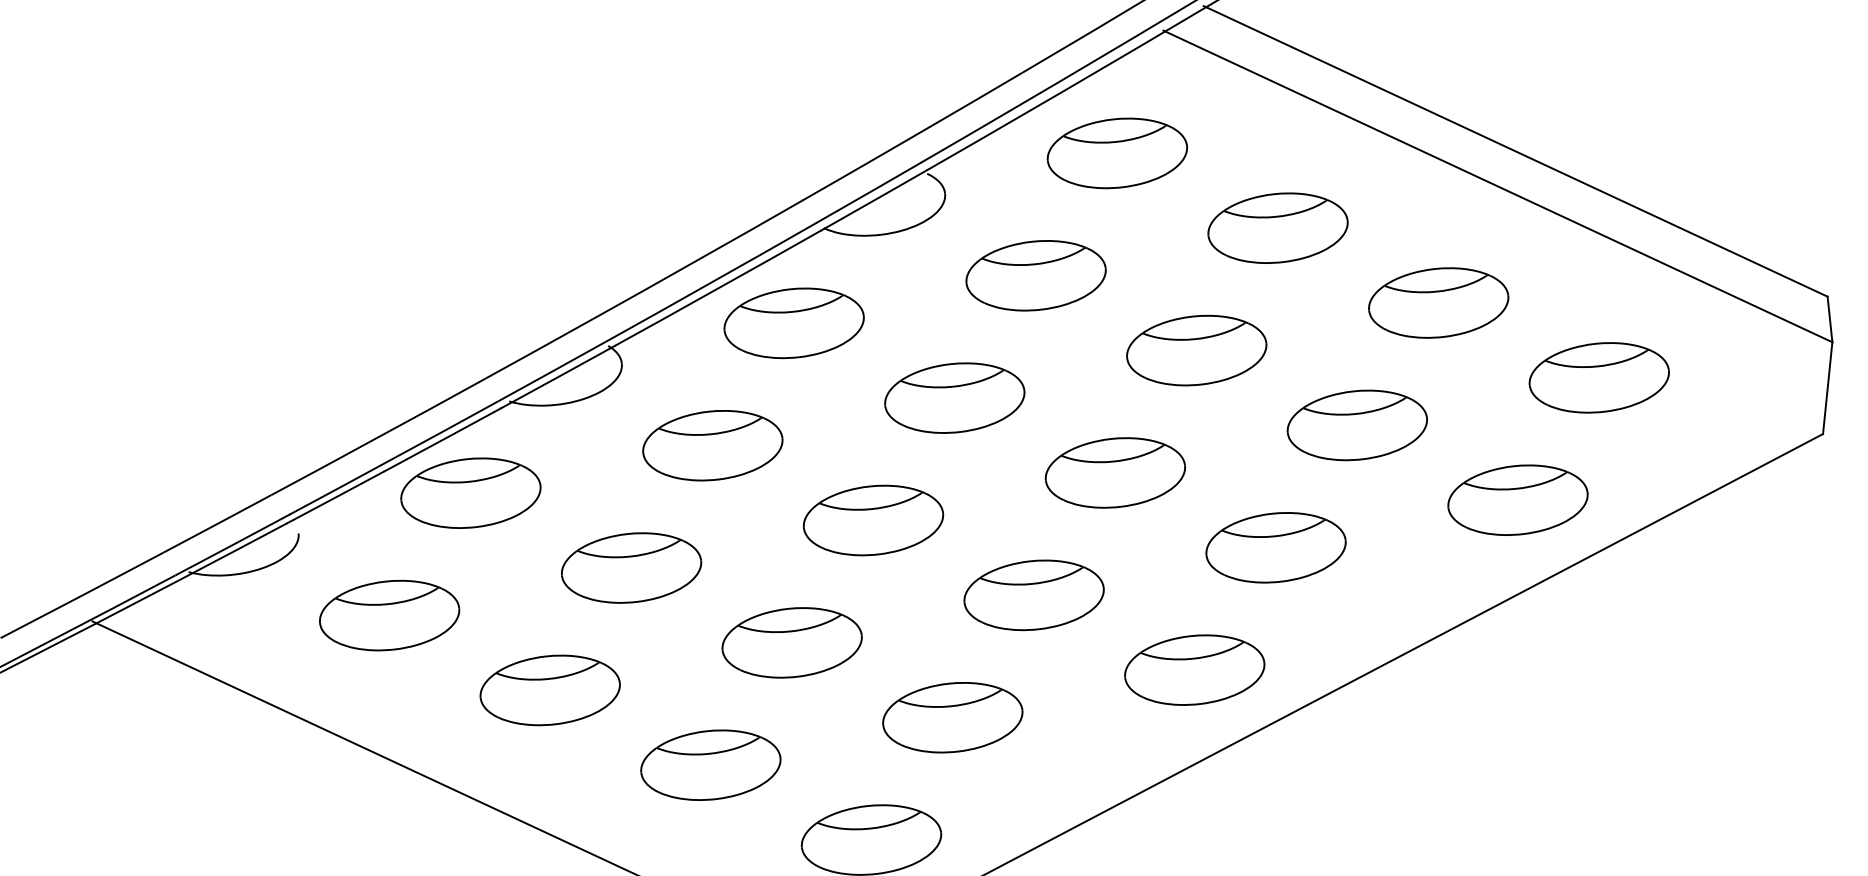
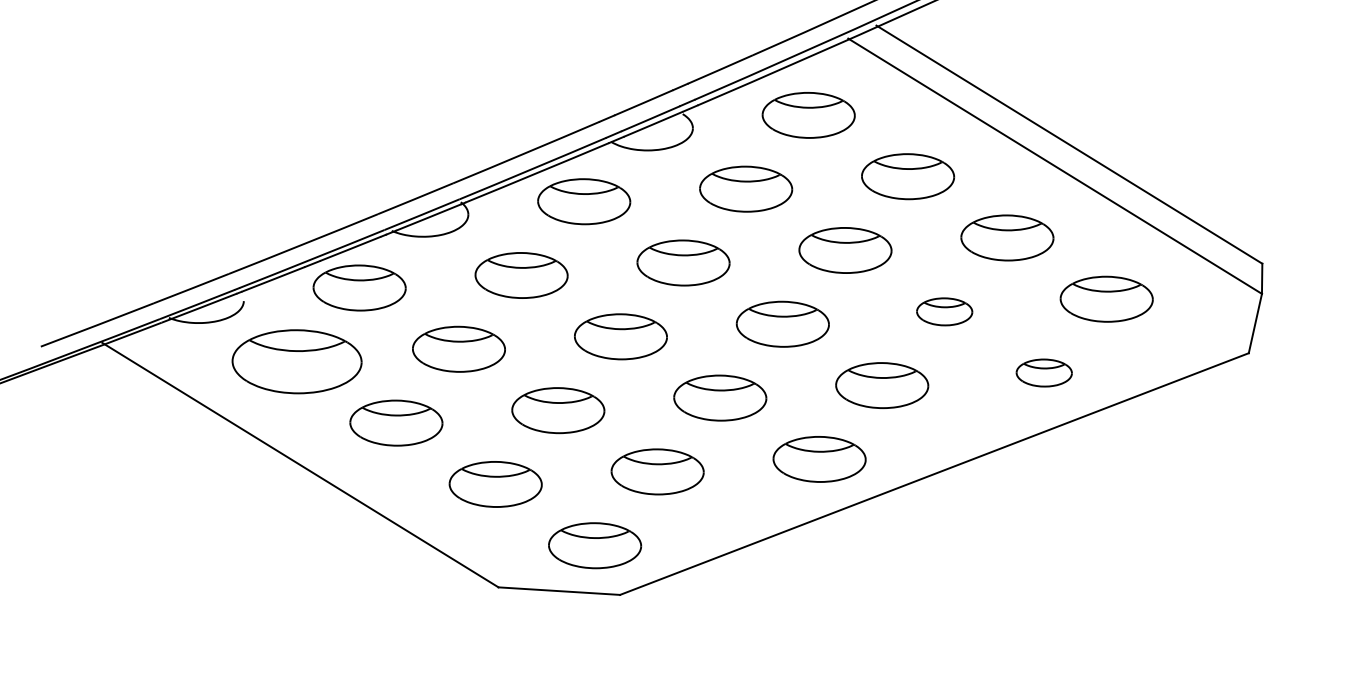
part: (1356, 425) -> (944, 311), size x0.6
part: (1518, 499) -> (1044, 372), size x0.6
part: (388, 615) -> (296, 361), size x1.4

